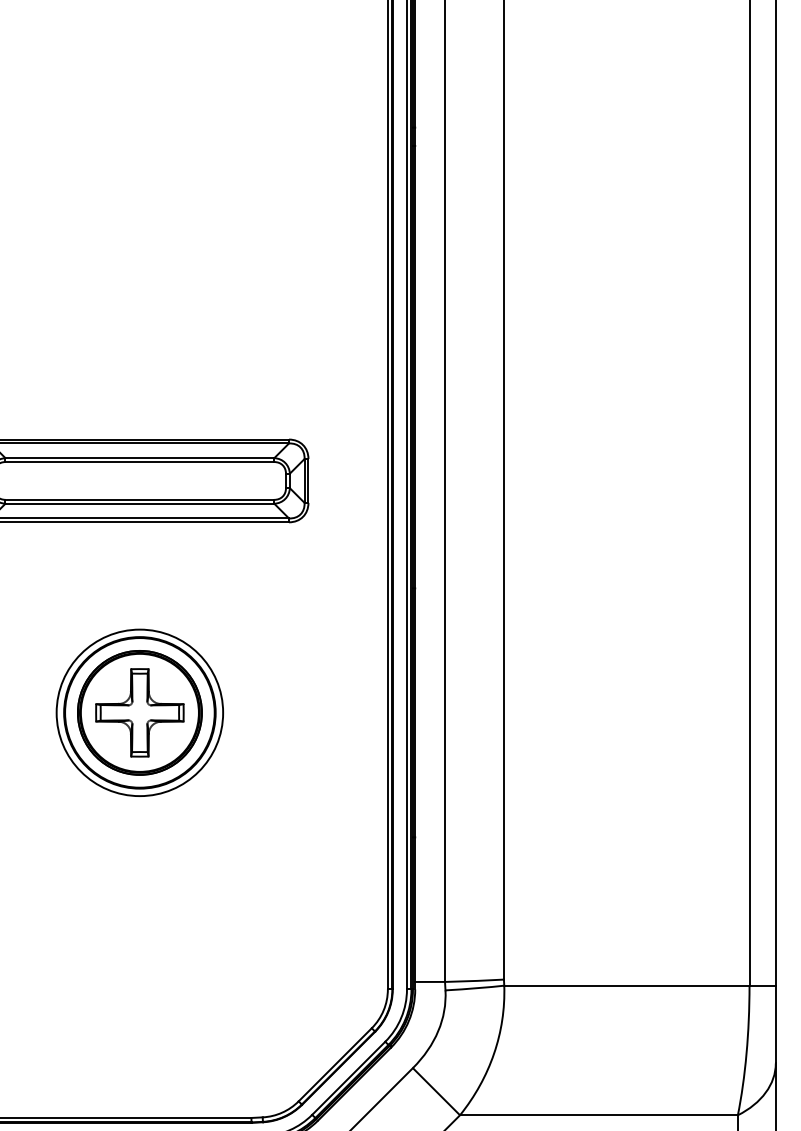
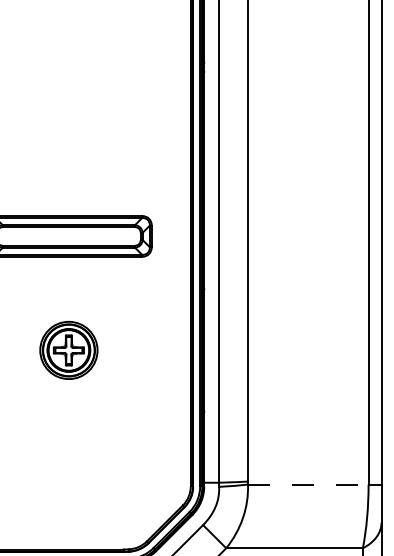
part: (139, 712) -> (68, 350), size x0.7
line: (627, 985) -> (308, 484), solid -> dashed

